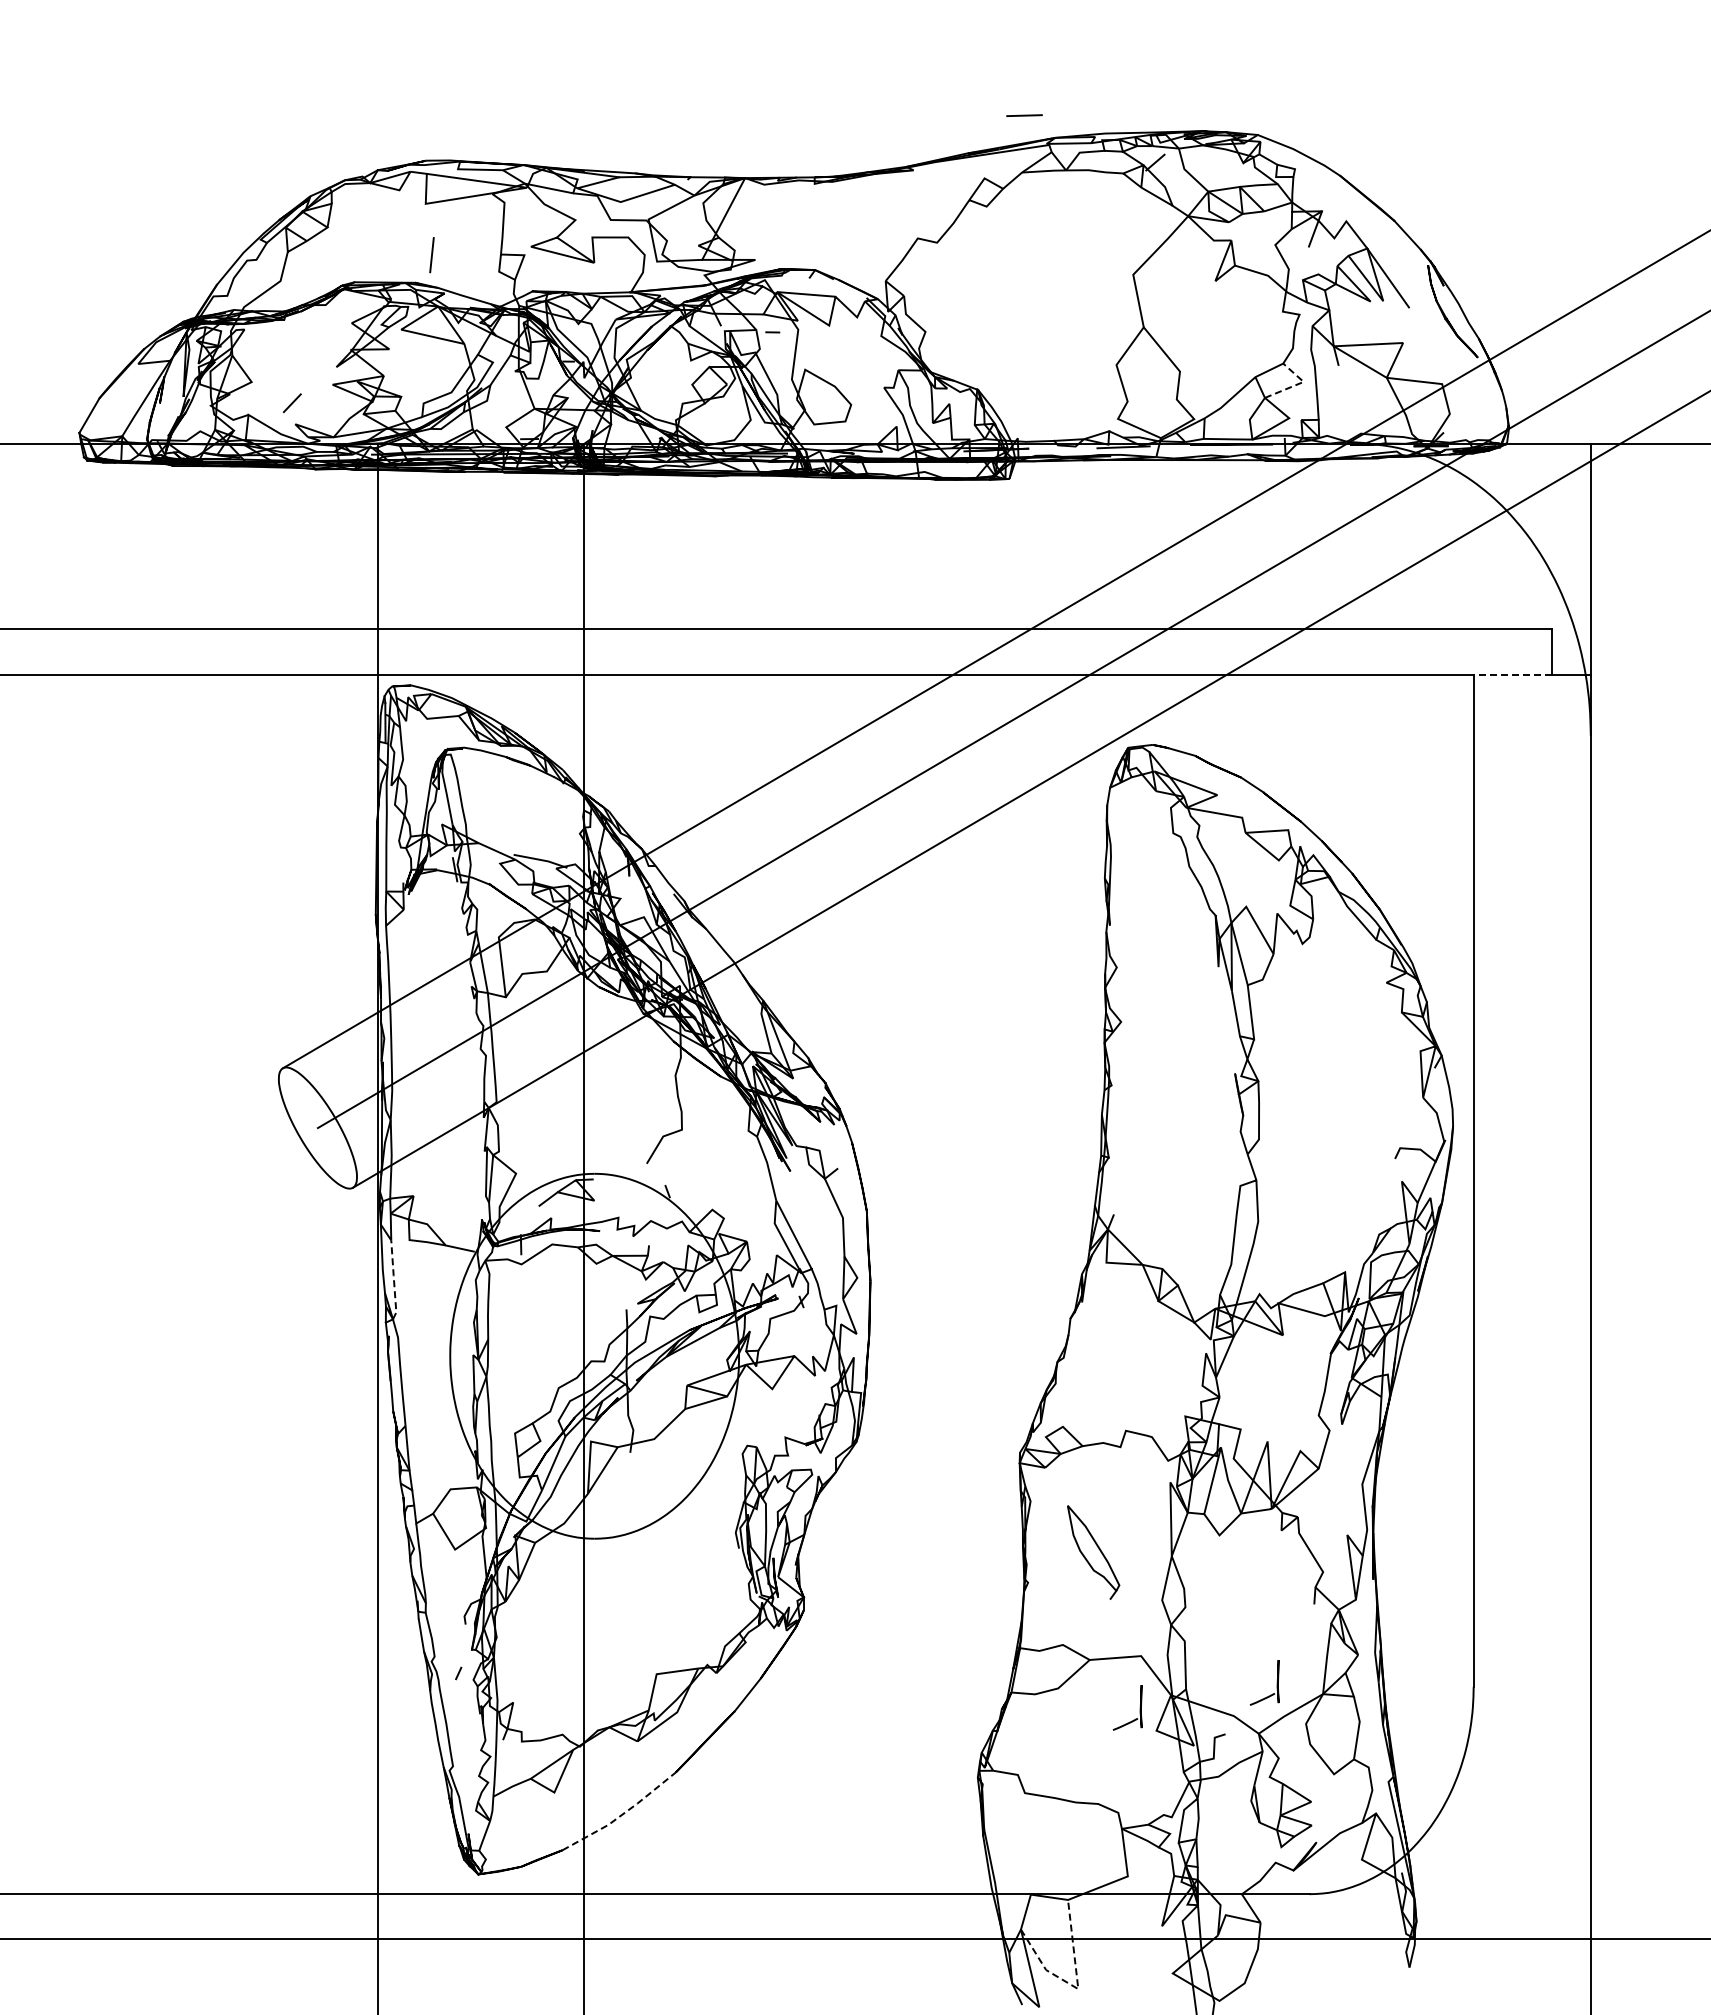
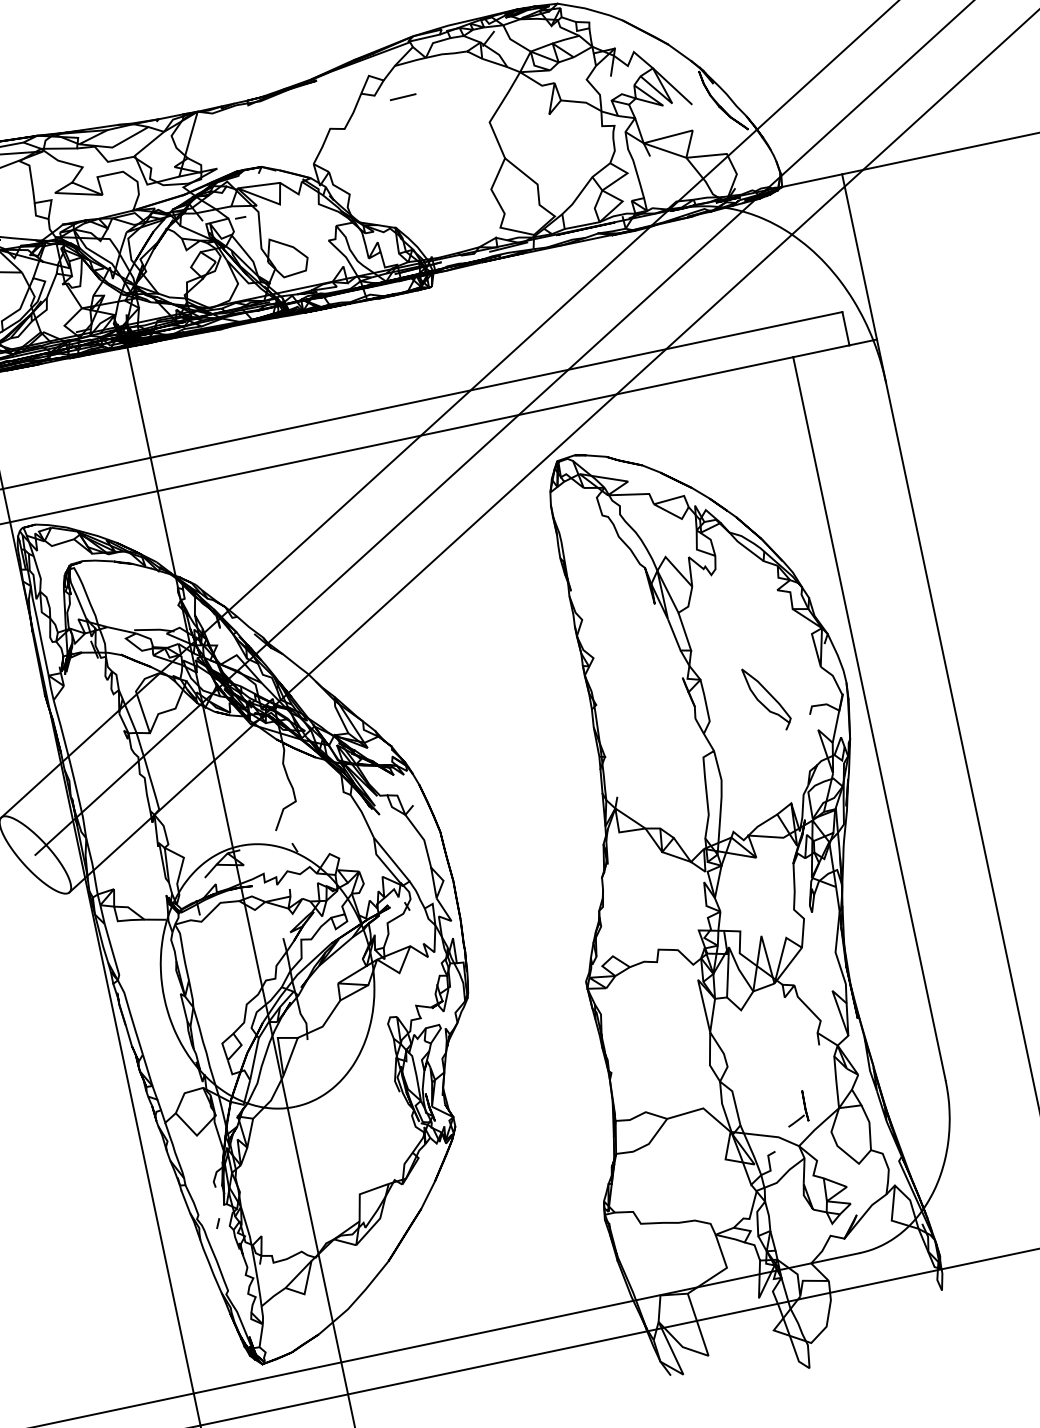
line: (1024, 115) -> (403, 97), moved
line: (1298, 384) -> (624, 175), dashed -> solid
line: (1512, 675) -> (821, 351), dashed -> solid
line: (394, 1280) -> (113, 952), dashed -> solid
part: (1093, 1552) -> (767, 698), moved
part: (1139, 1707) -> (709, 1145), removed
line: (621, 1815) -> (355, 1300), dashed -> solid
line: (1078, 1988) -> (708, 1355), dashed -> solid

